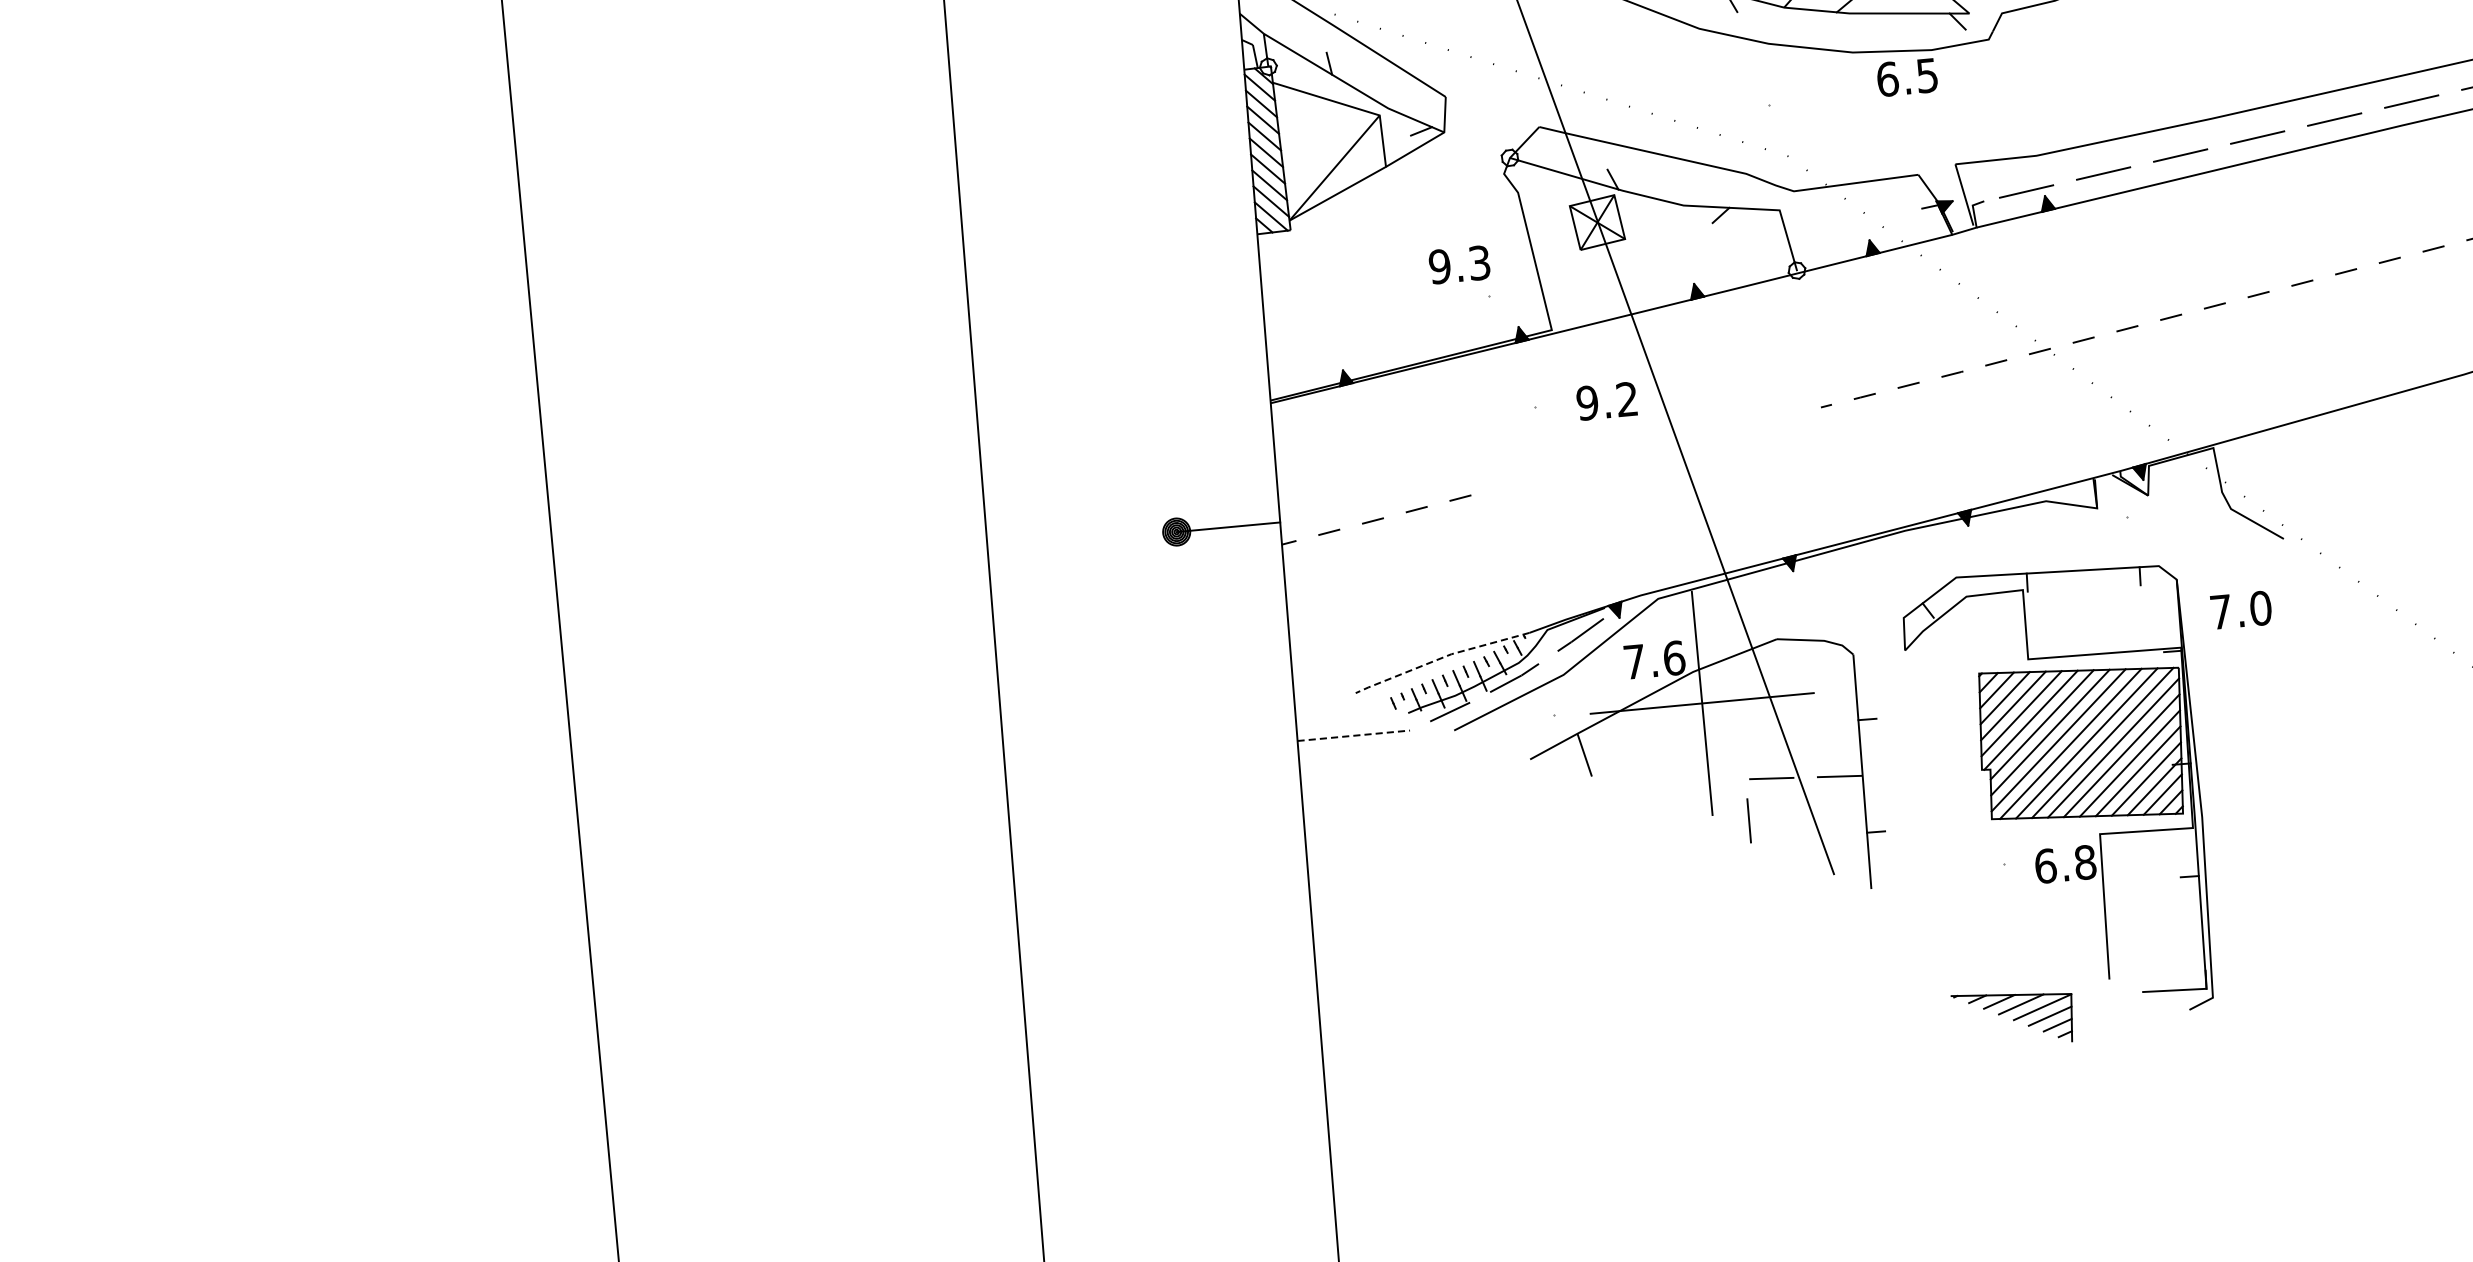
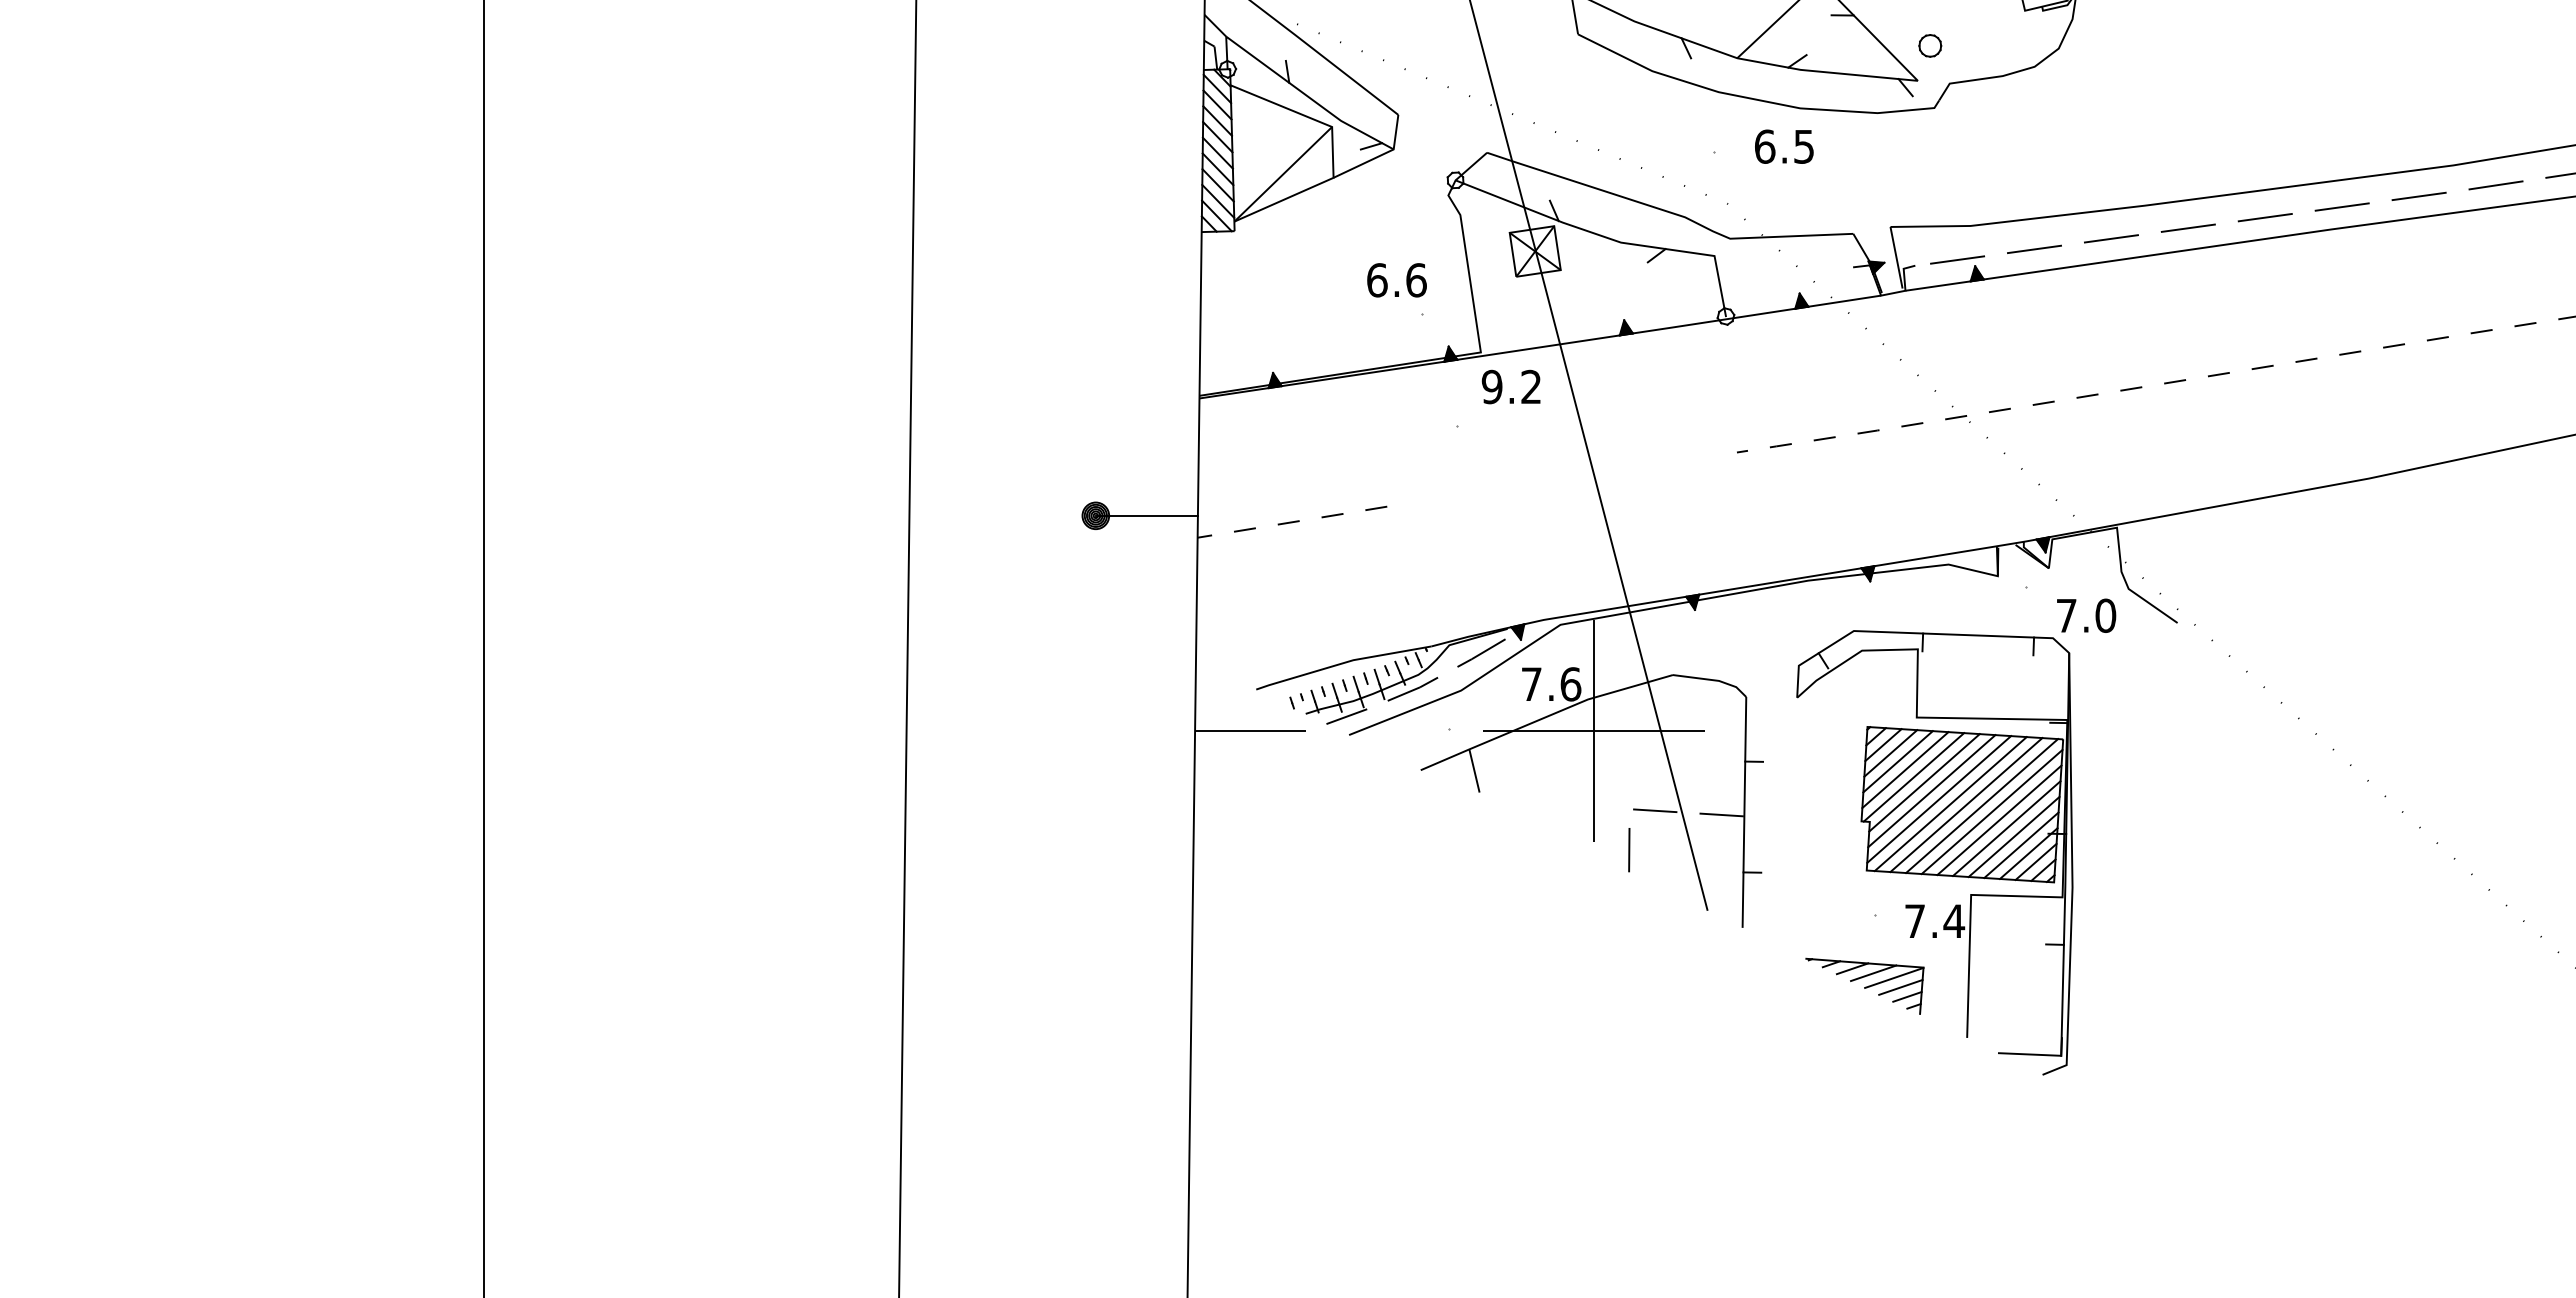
text: (1907, 77) -> (1784, 146), moved
text: (1459, 265) -> (1396, 280), 9.3 -> 6.6
text: (1606, 400) -> (1510, 386), moved
text: (2241, 609) -> (2086, 615), moved
line: (1440, 658) -> (1342, 663), dashed -> solid
line: (1353, 736) -> (1250, 731), dashed -> solid
text: (2066, 864) -> (1935, 921), 6.8 -> 7.4
part: (2013, 1017) -> (1864, 985), moved

